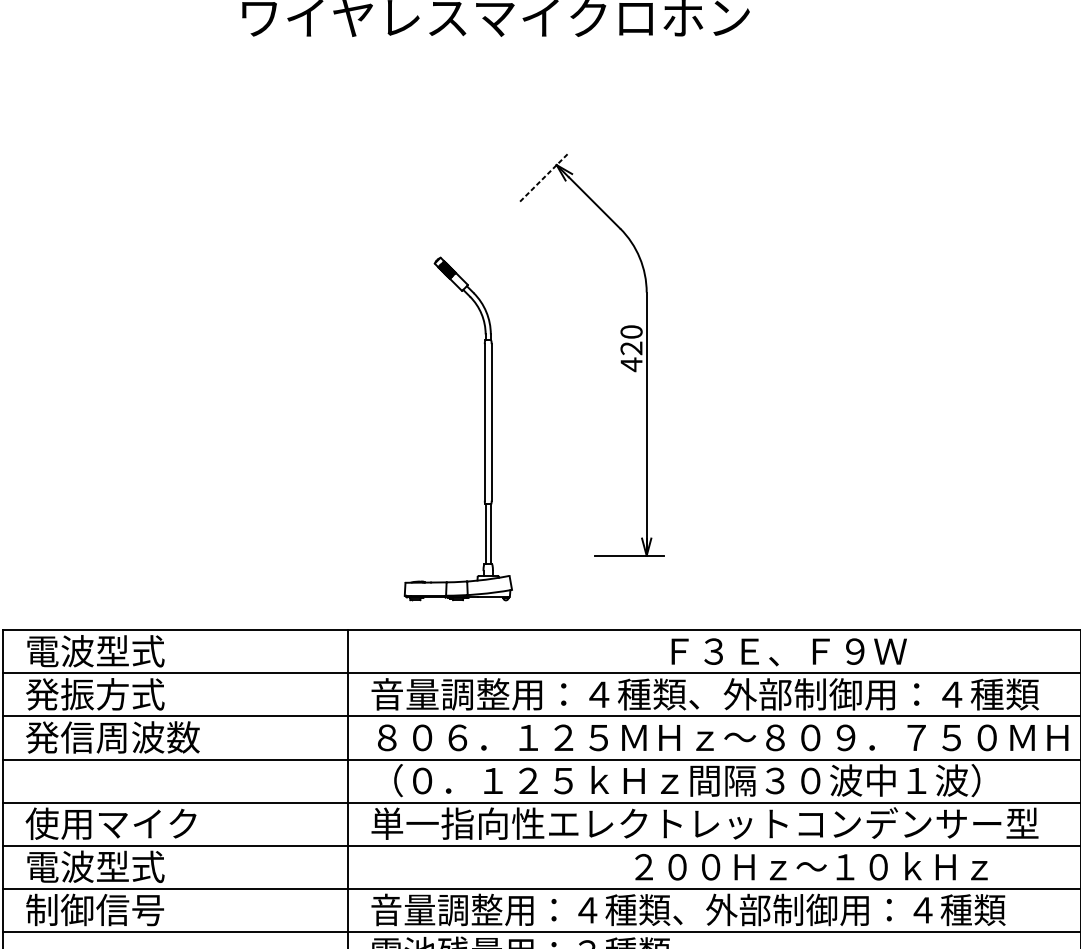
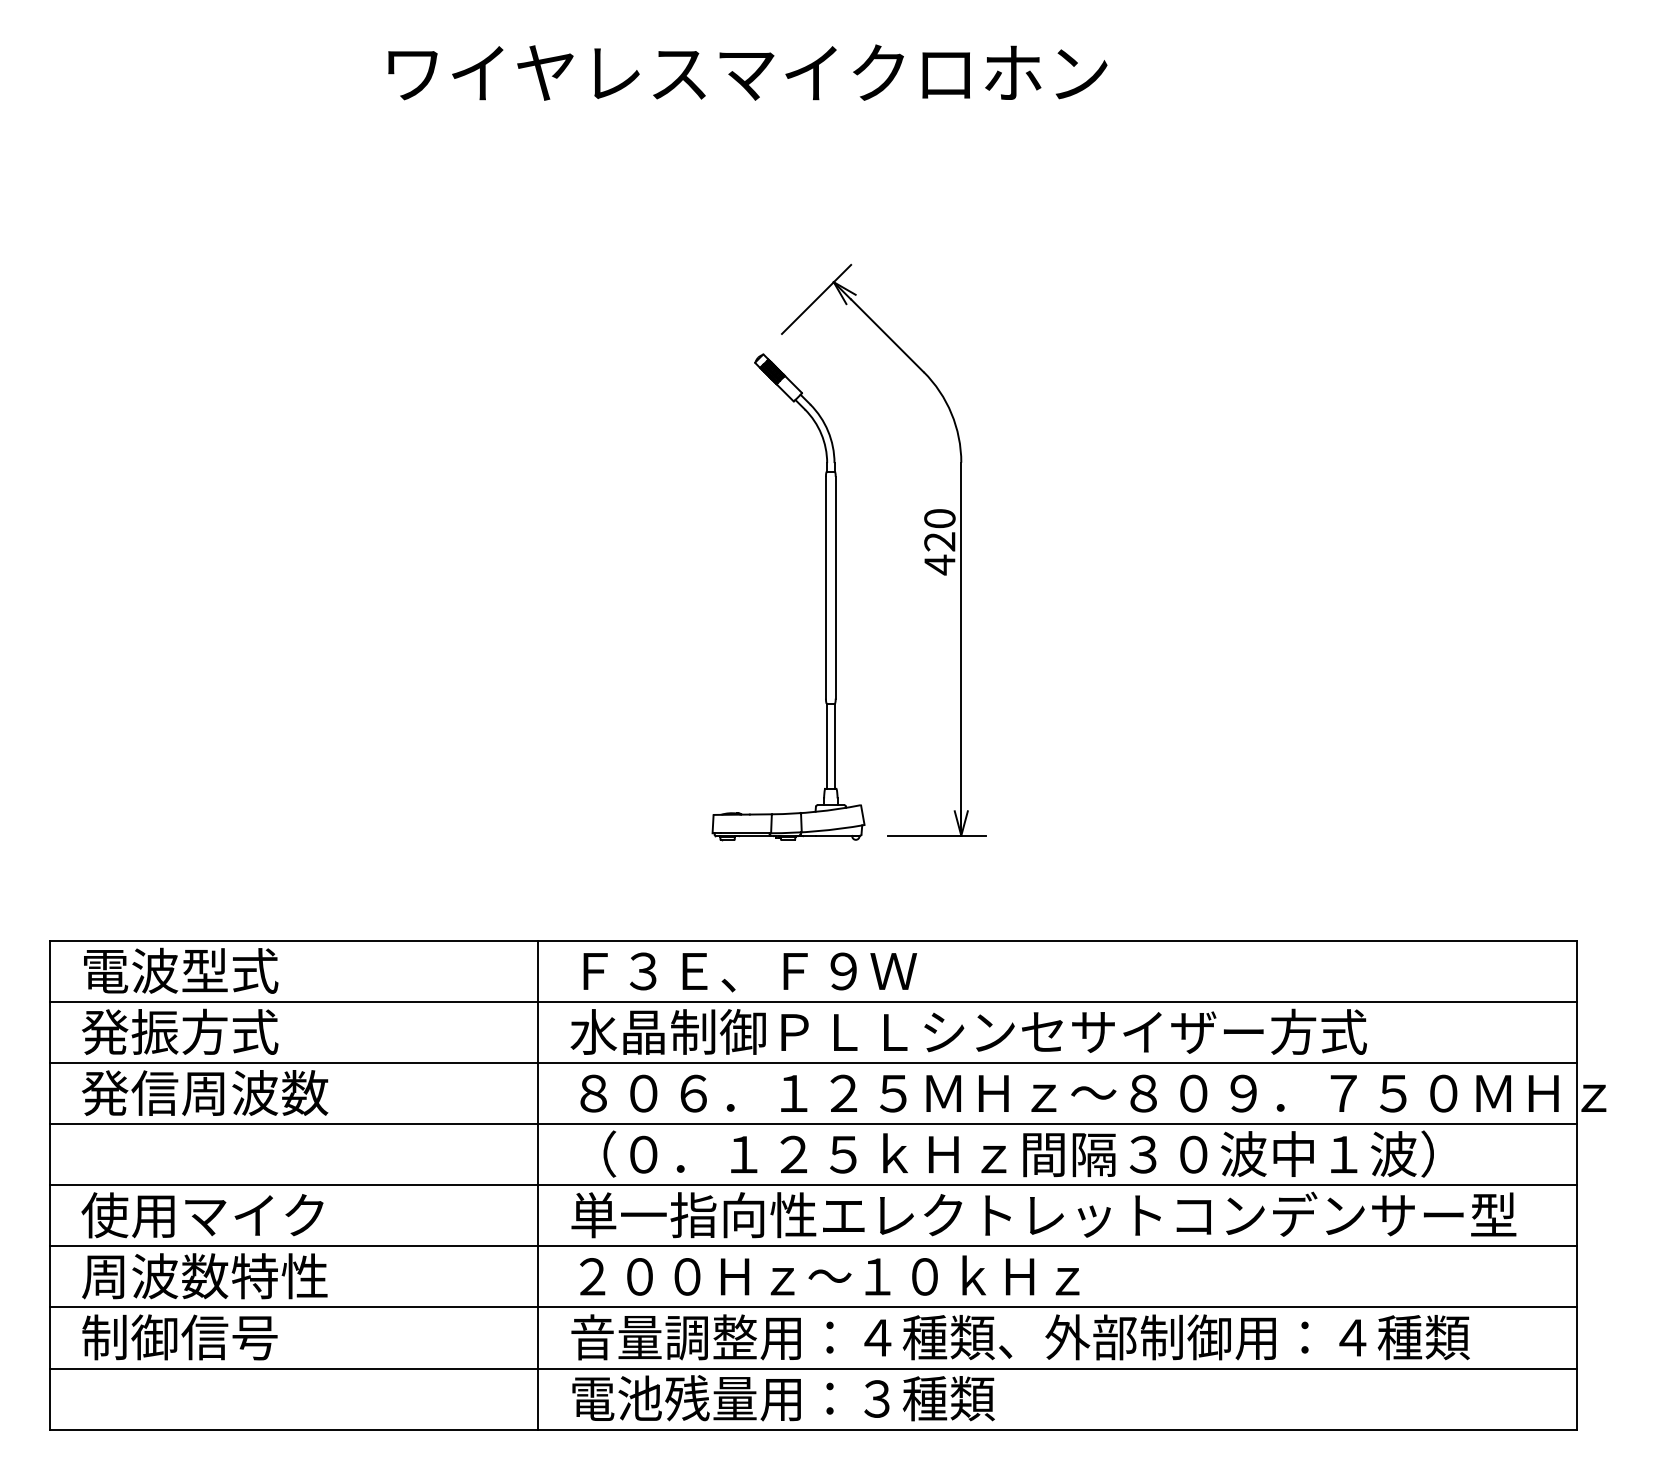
line: (544, 177) -> (816, 299), dashed -> solid
part: (484, 429) -> (825, 597), moved
text: (789, 652) -> (750, 972), moved
text: (704, 694) -> (1043, 1031), 音量調整用：４種類、外部制御用：４種類 -> 水晶制御ＰＬＬシンセサイザー方式
text: (112, 866) -> (204, 1276), 電波型式 -> 周波数特性
text: (811, 866) -> (829, 1275), moved

